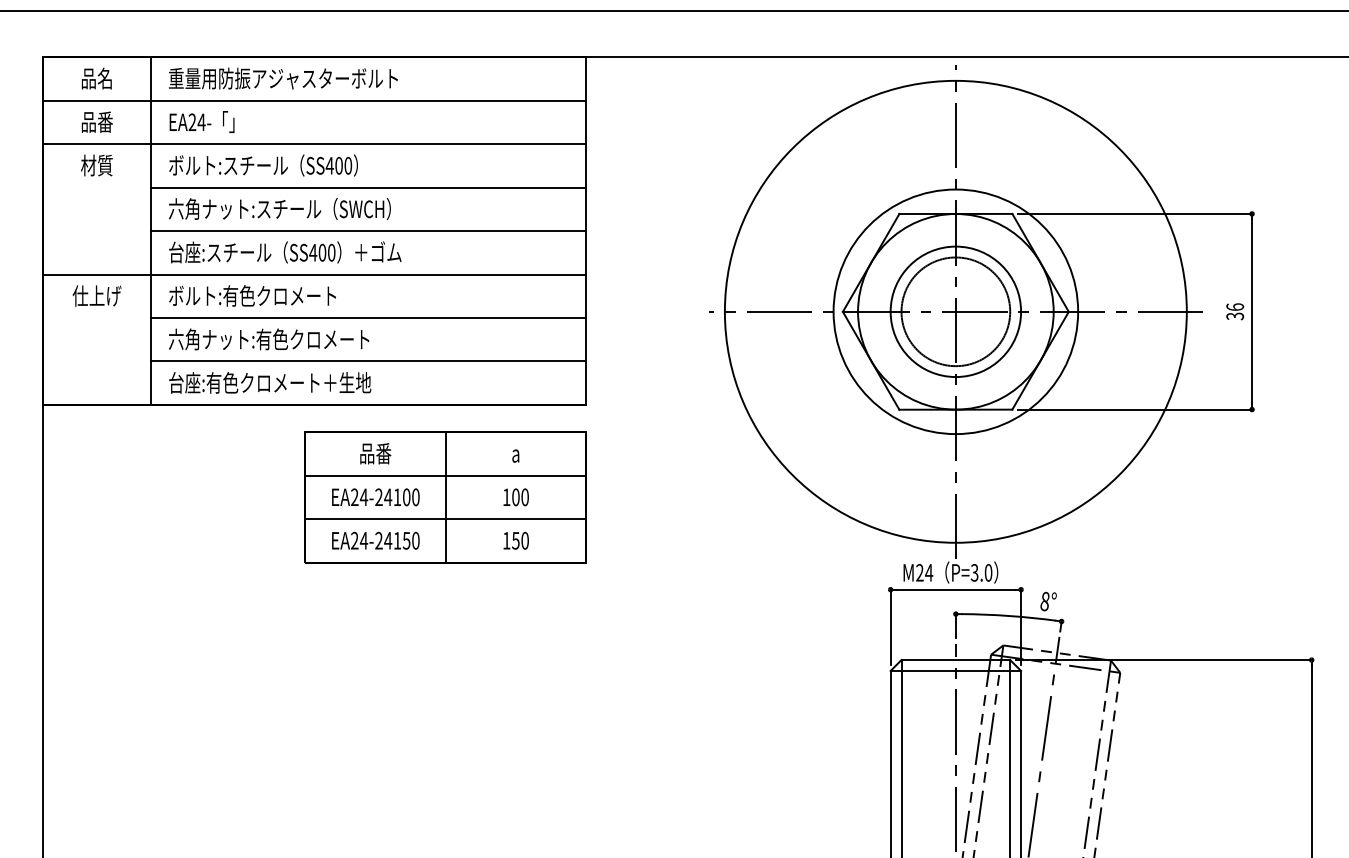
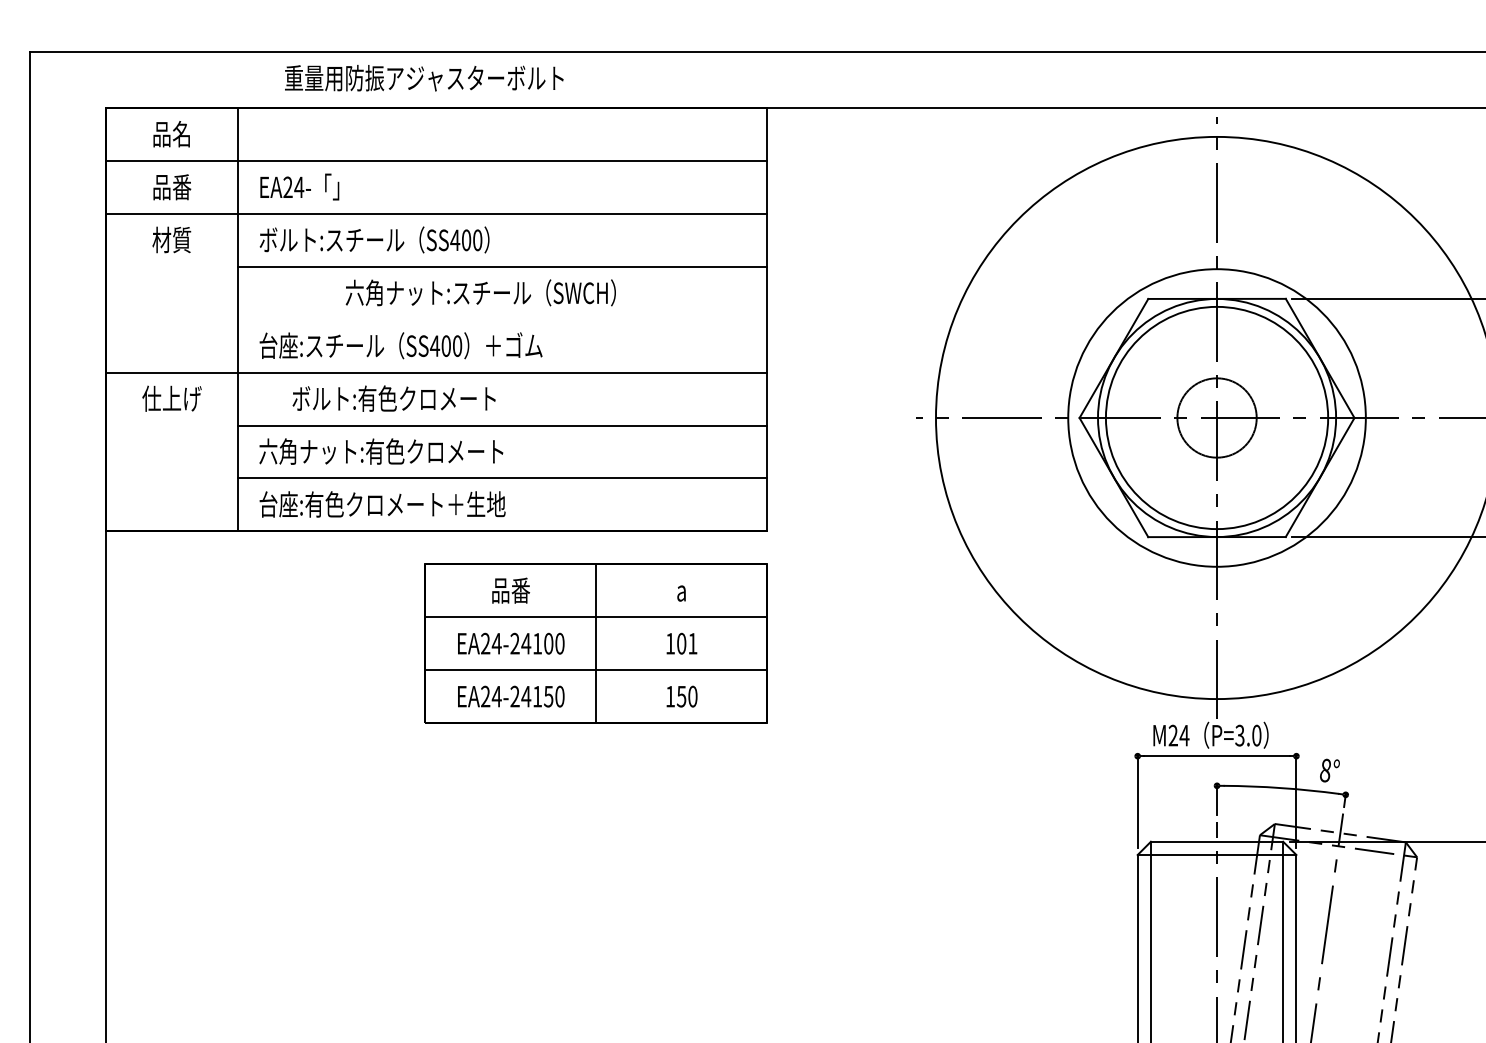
text: (283, 78) -> (424, 78), moved
text: (279, 208) -> (480, 292), moved
line: (368, 231) -> (502, 320), removed
text: (252, 295) -> (393, 398), moved
circle: (955, 311) -> (1216, 417), size x0.6
circle: (955, 311) -> (1216, 417), size x1.4
text: (524, 497) -> (692, 643), 100 -> 101

